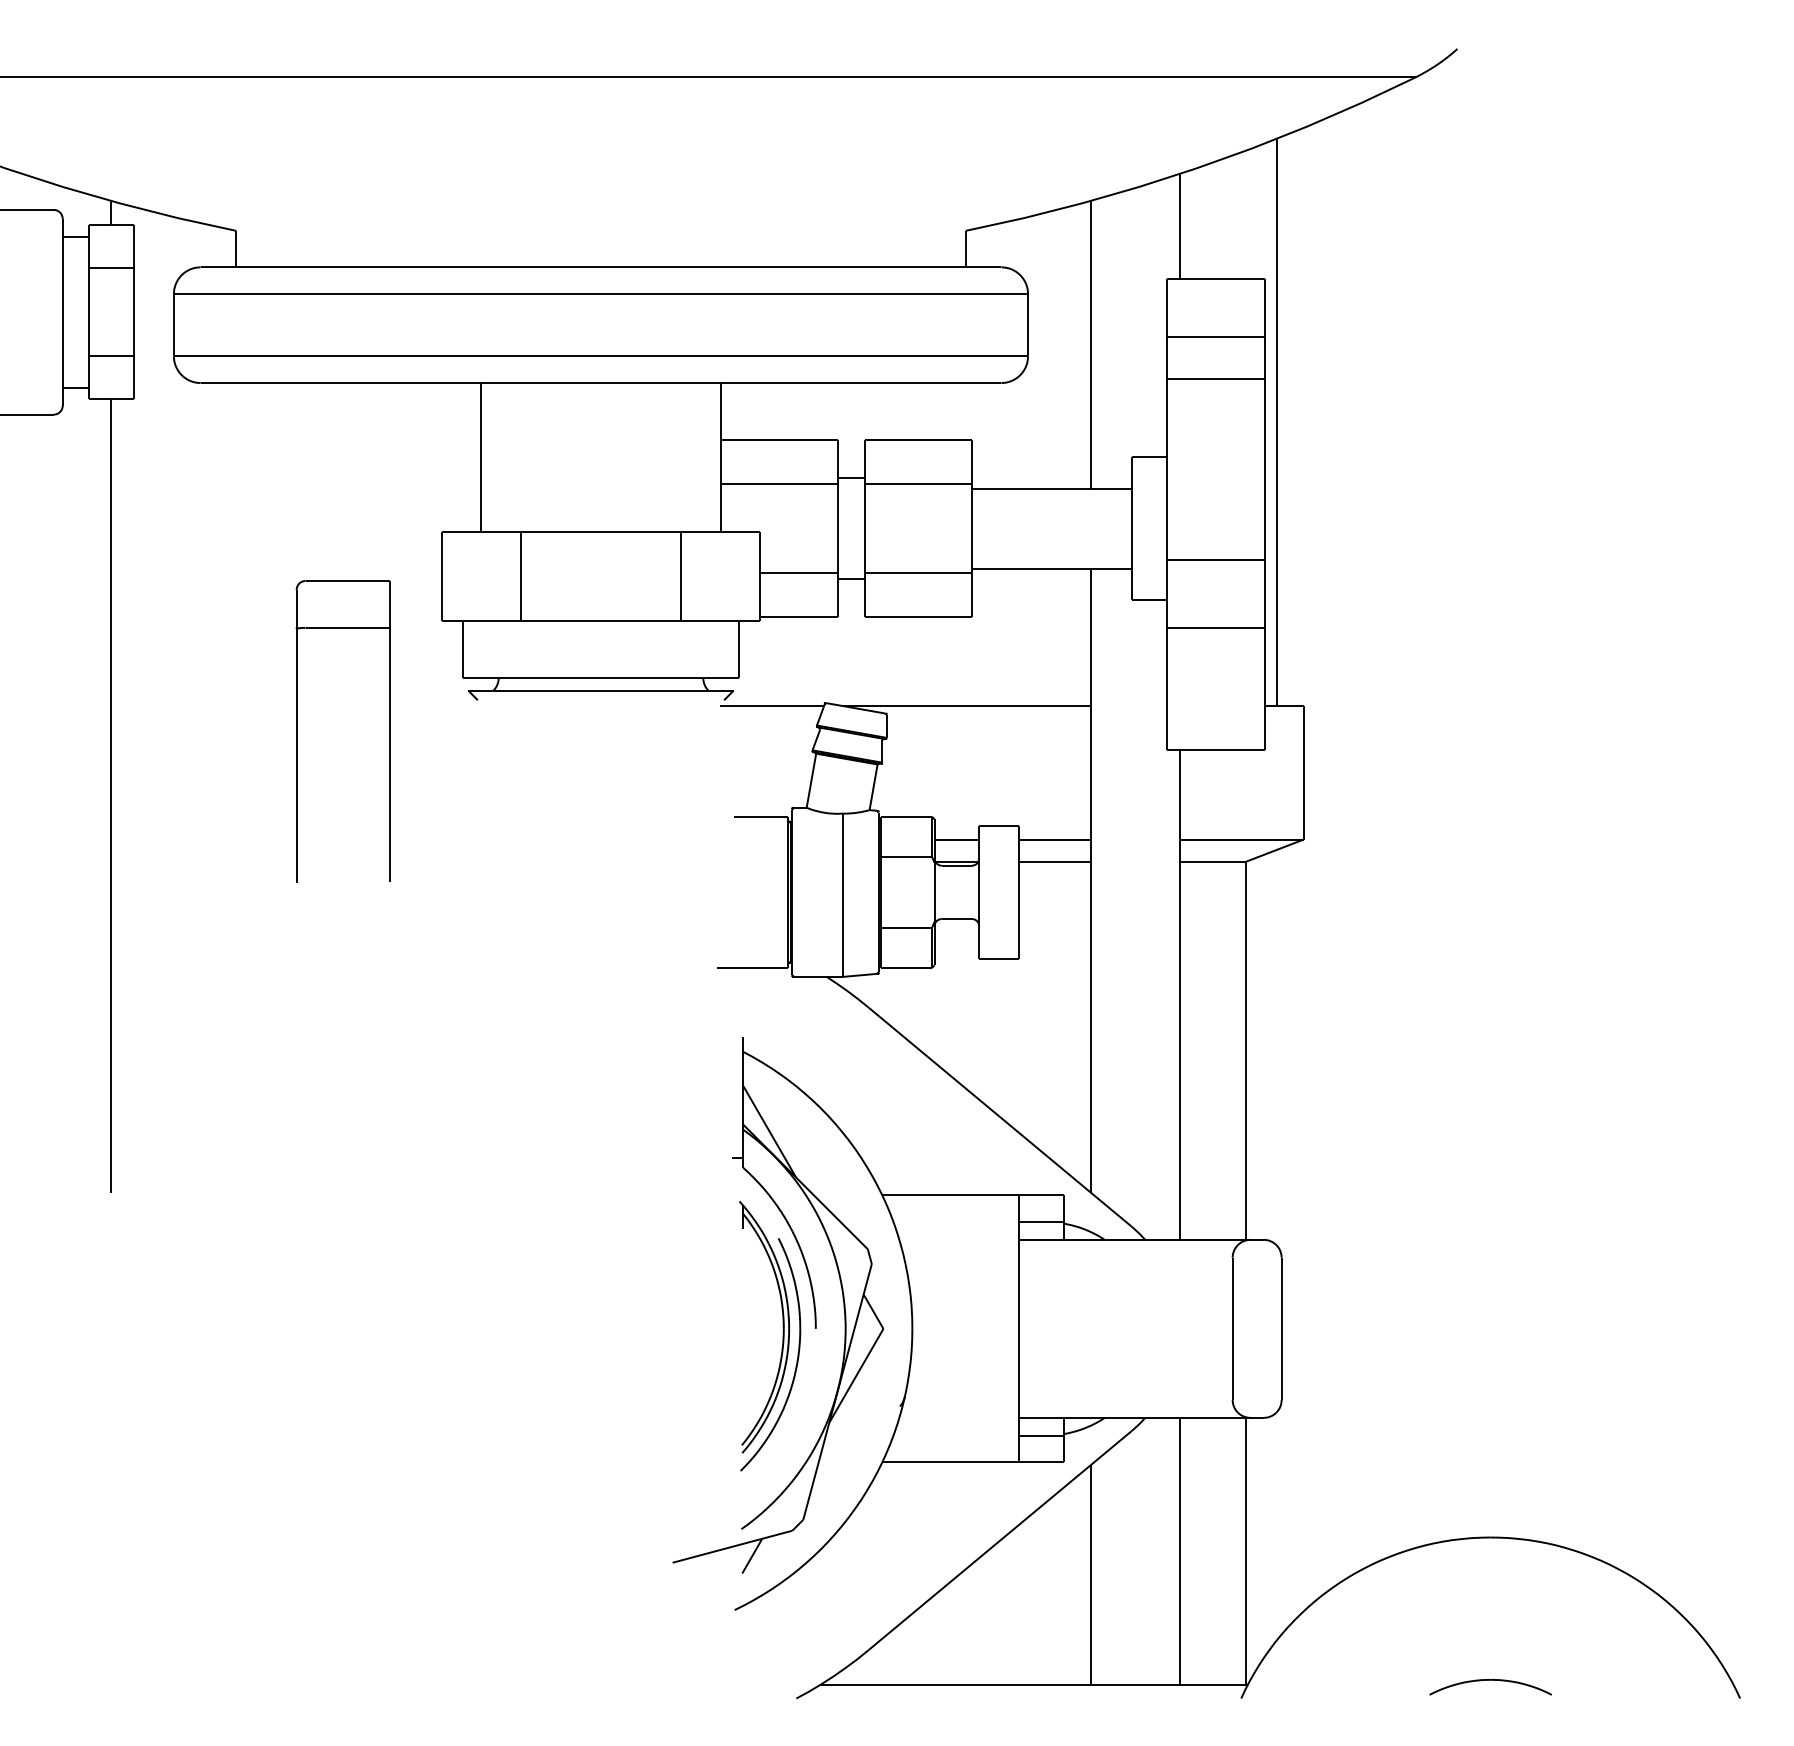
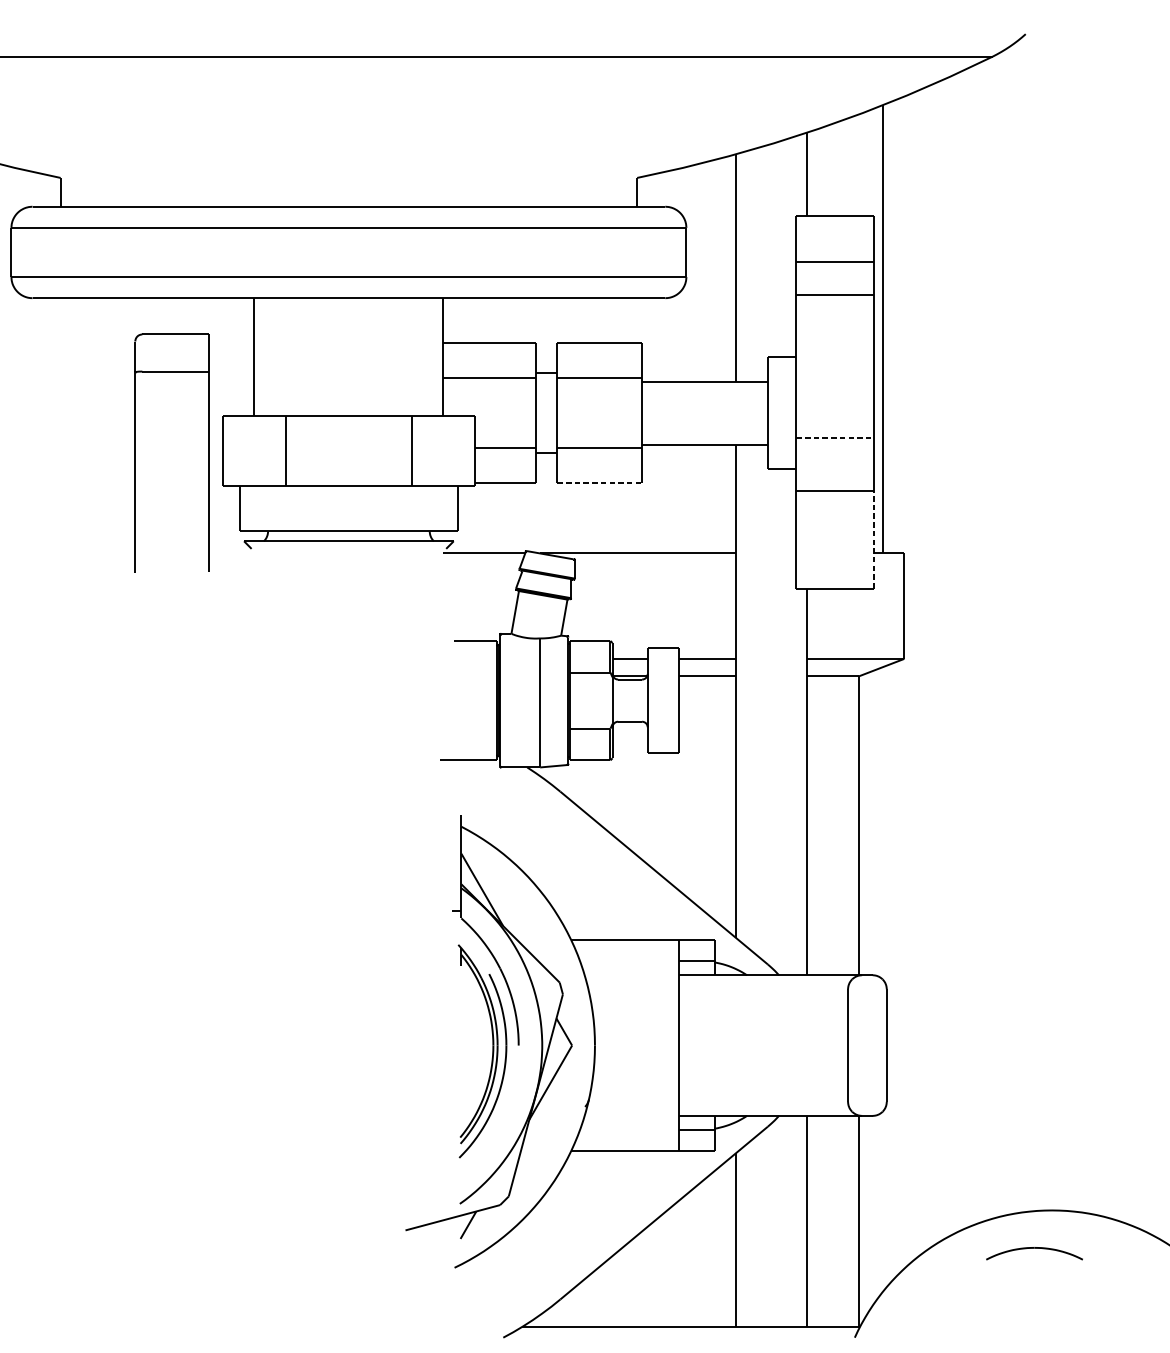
line: (1216, 559) -> (835, 437), solid -> dashed
line: (918, 617) -> (599, 483), solid -> dashed
line: (1265, 688) -> (874, 539), solid -> dashed
part: (297, 731) -> (135, 453), moved
part: (1490, 1680) -> (1034, 1248), moved

